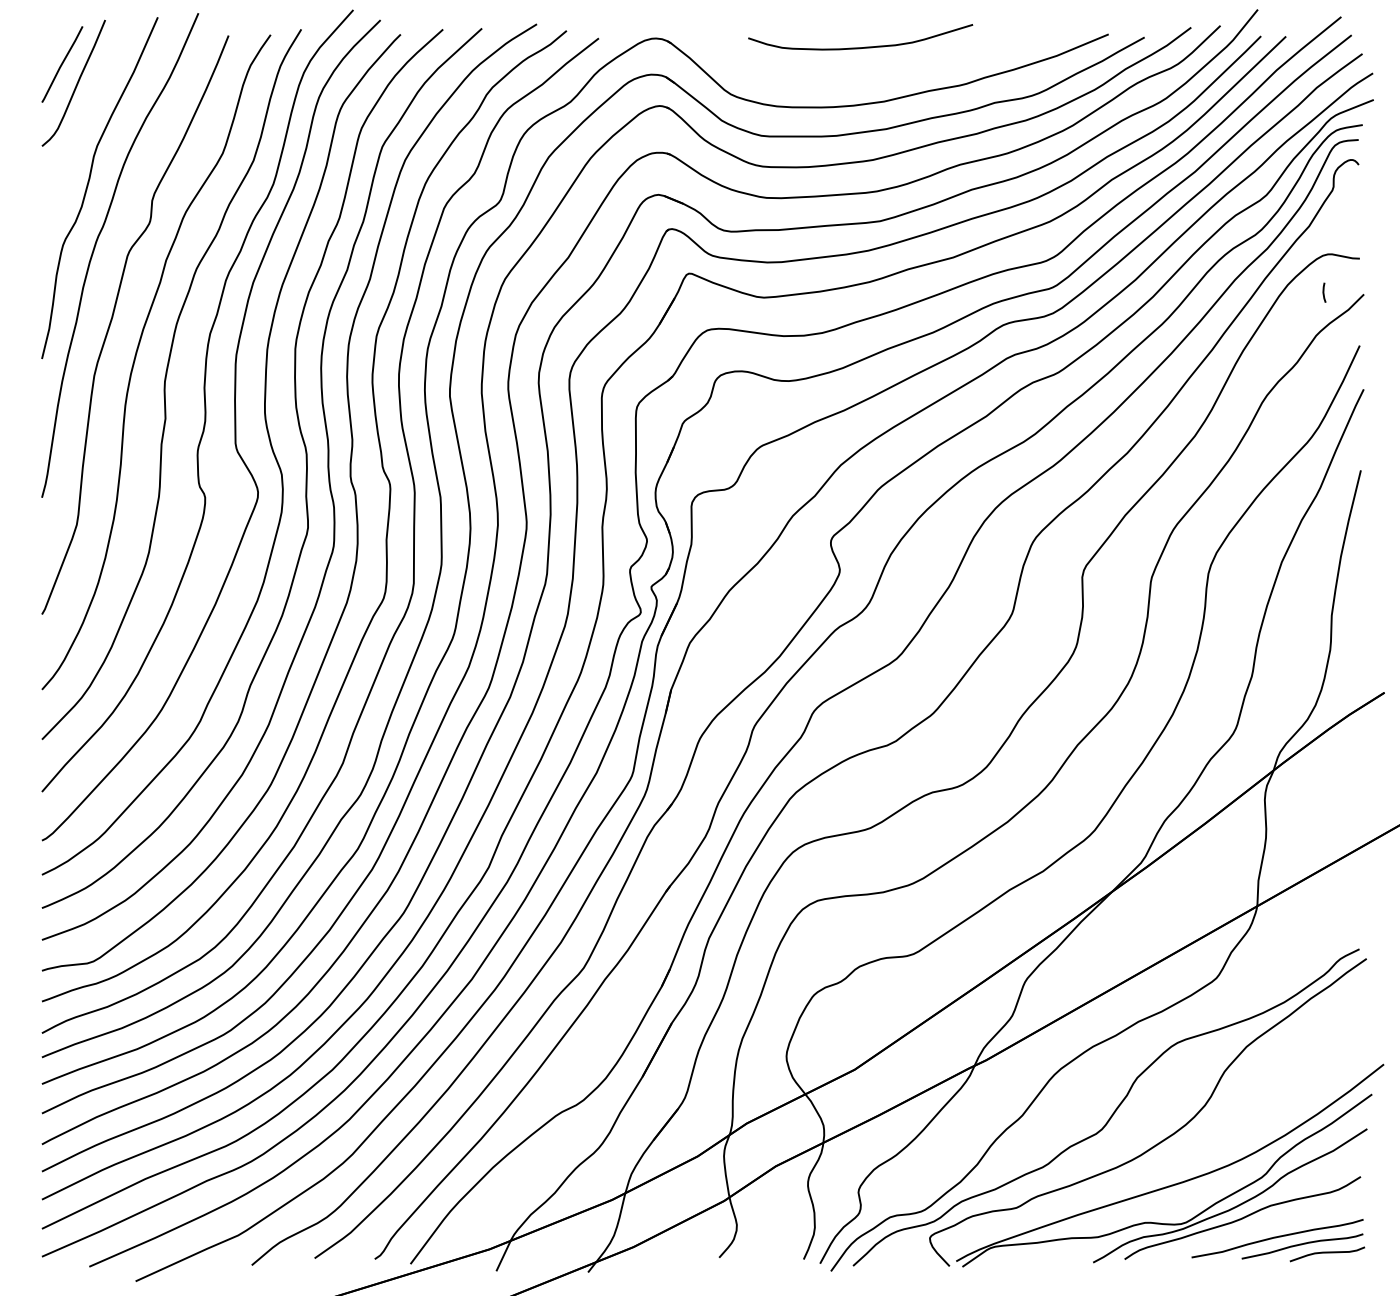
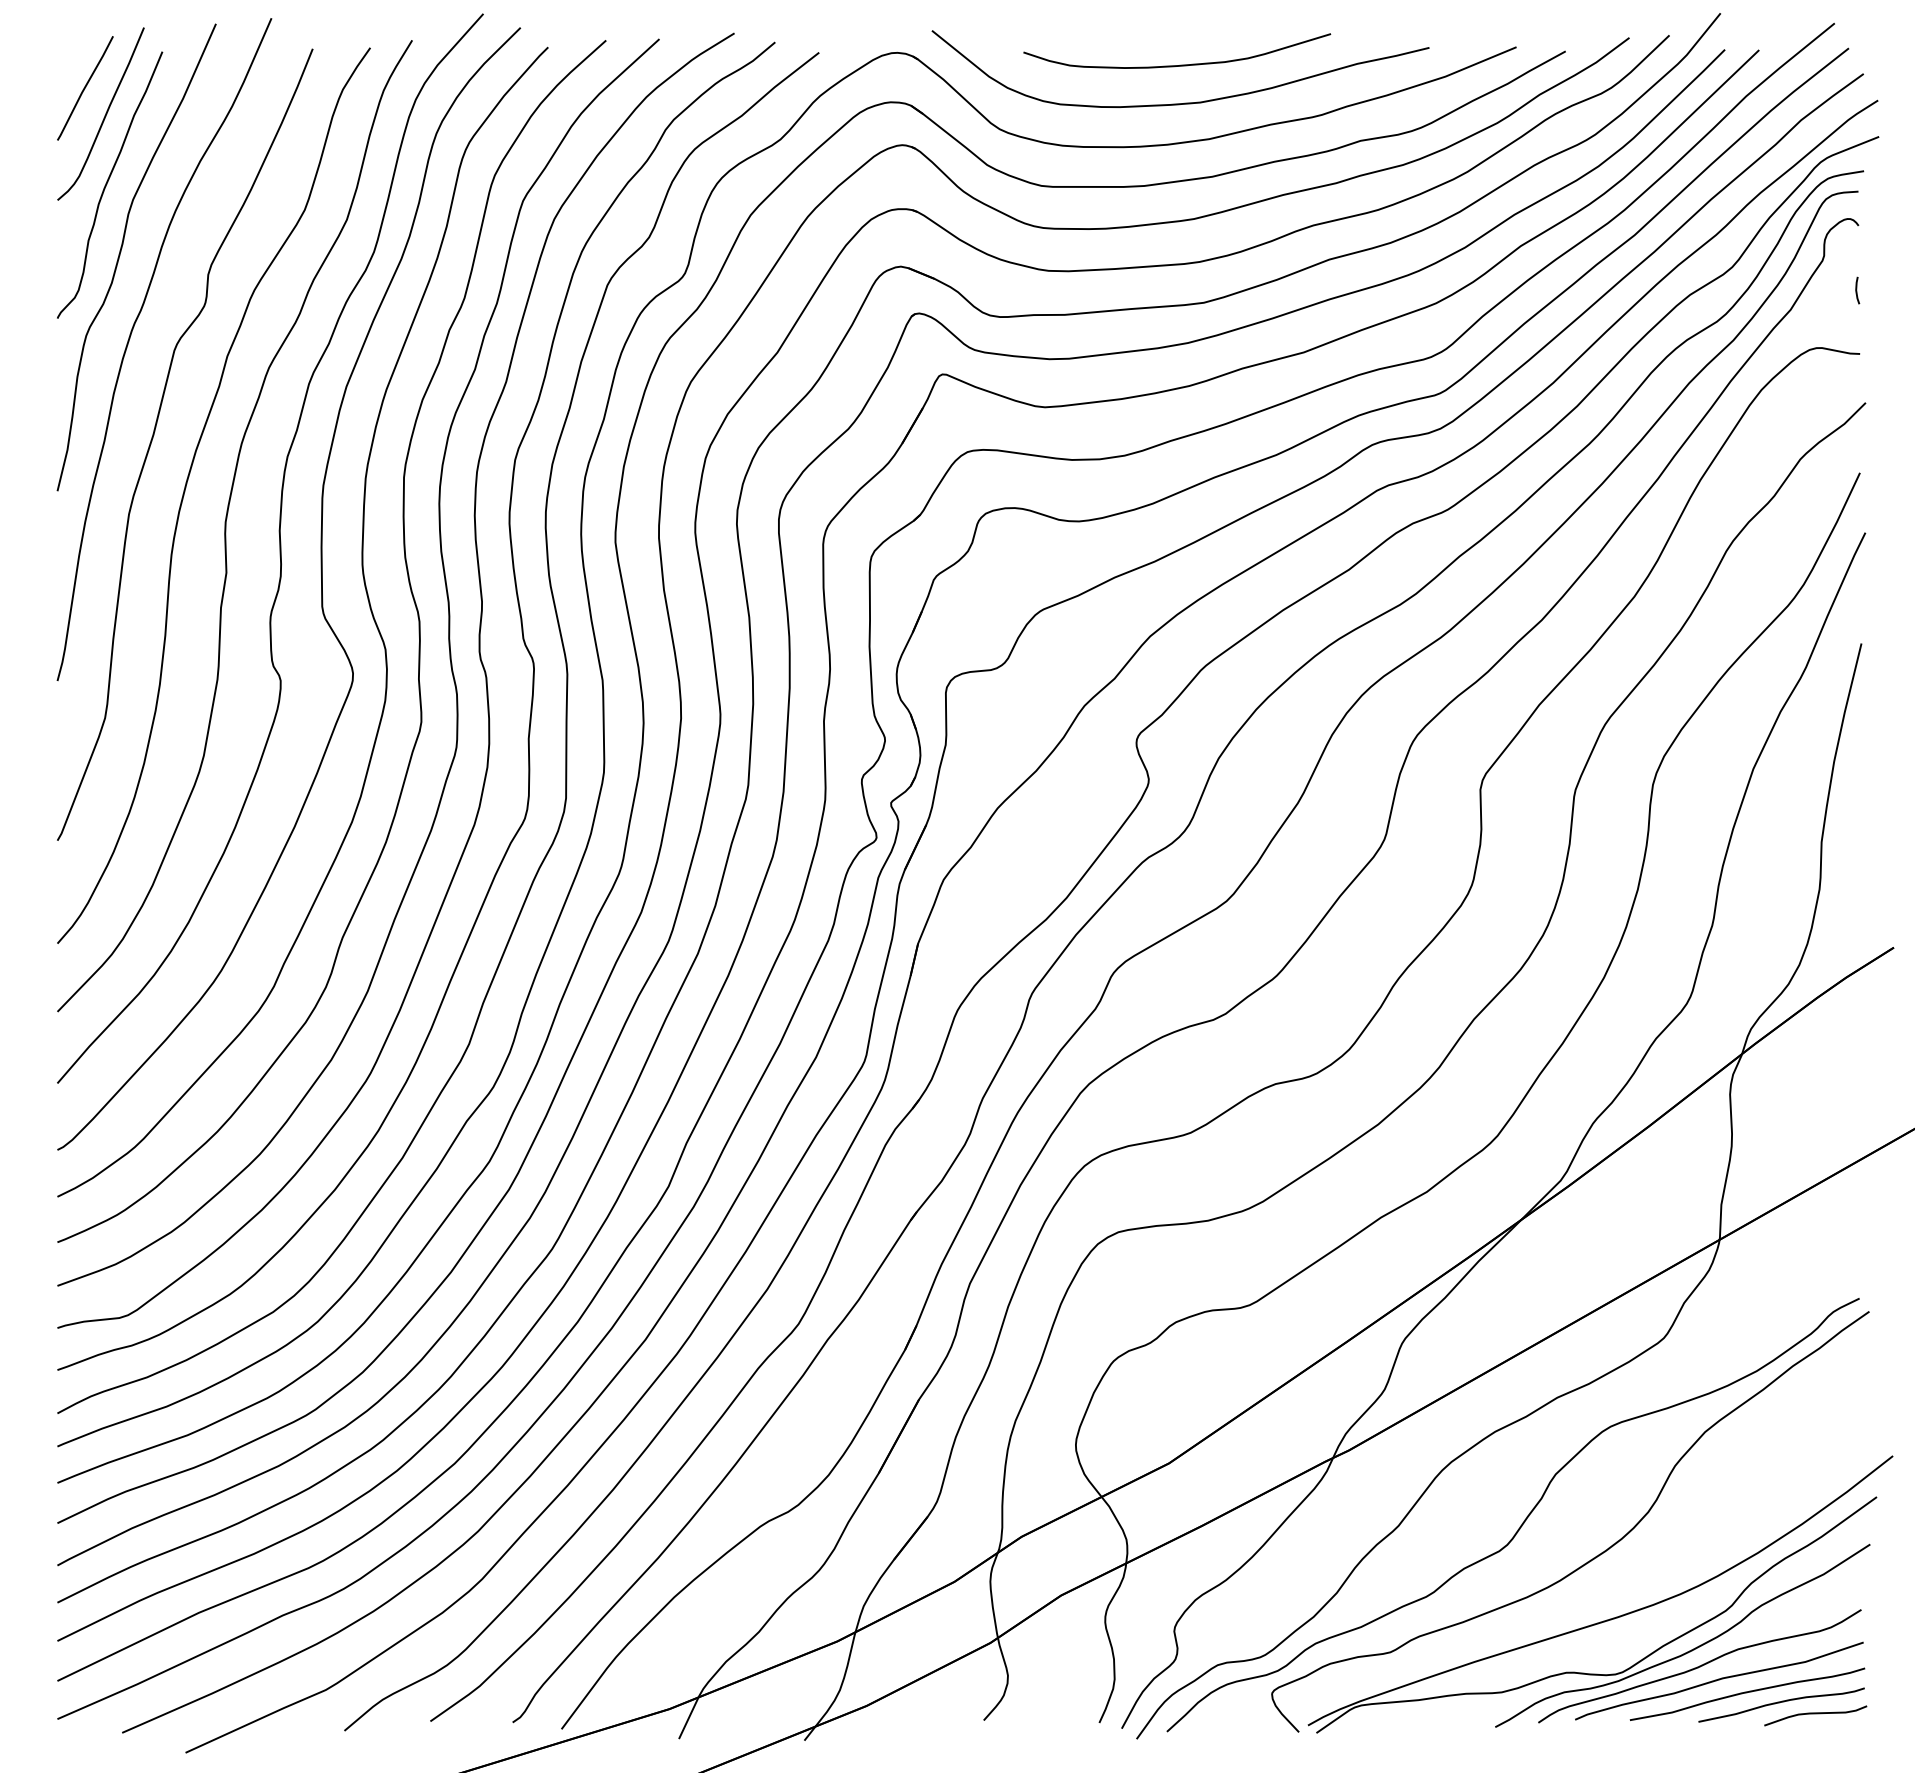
curve: (865, 74) -> (1184, 102), added
curve: (79, 133) -> (108, 182), added
line: (1324, 292) -> (1857, 290), moved
curve: (1257, 1228) -> (1719, 1680), added

